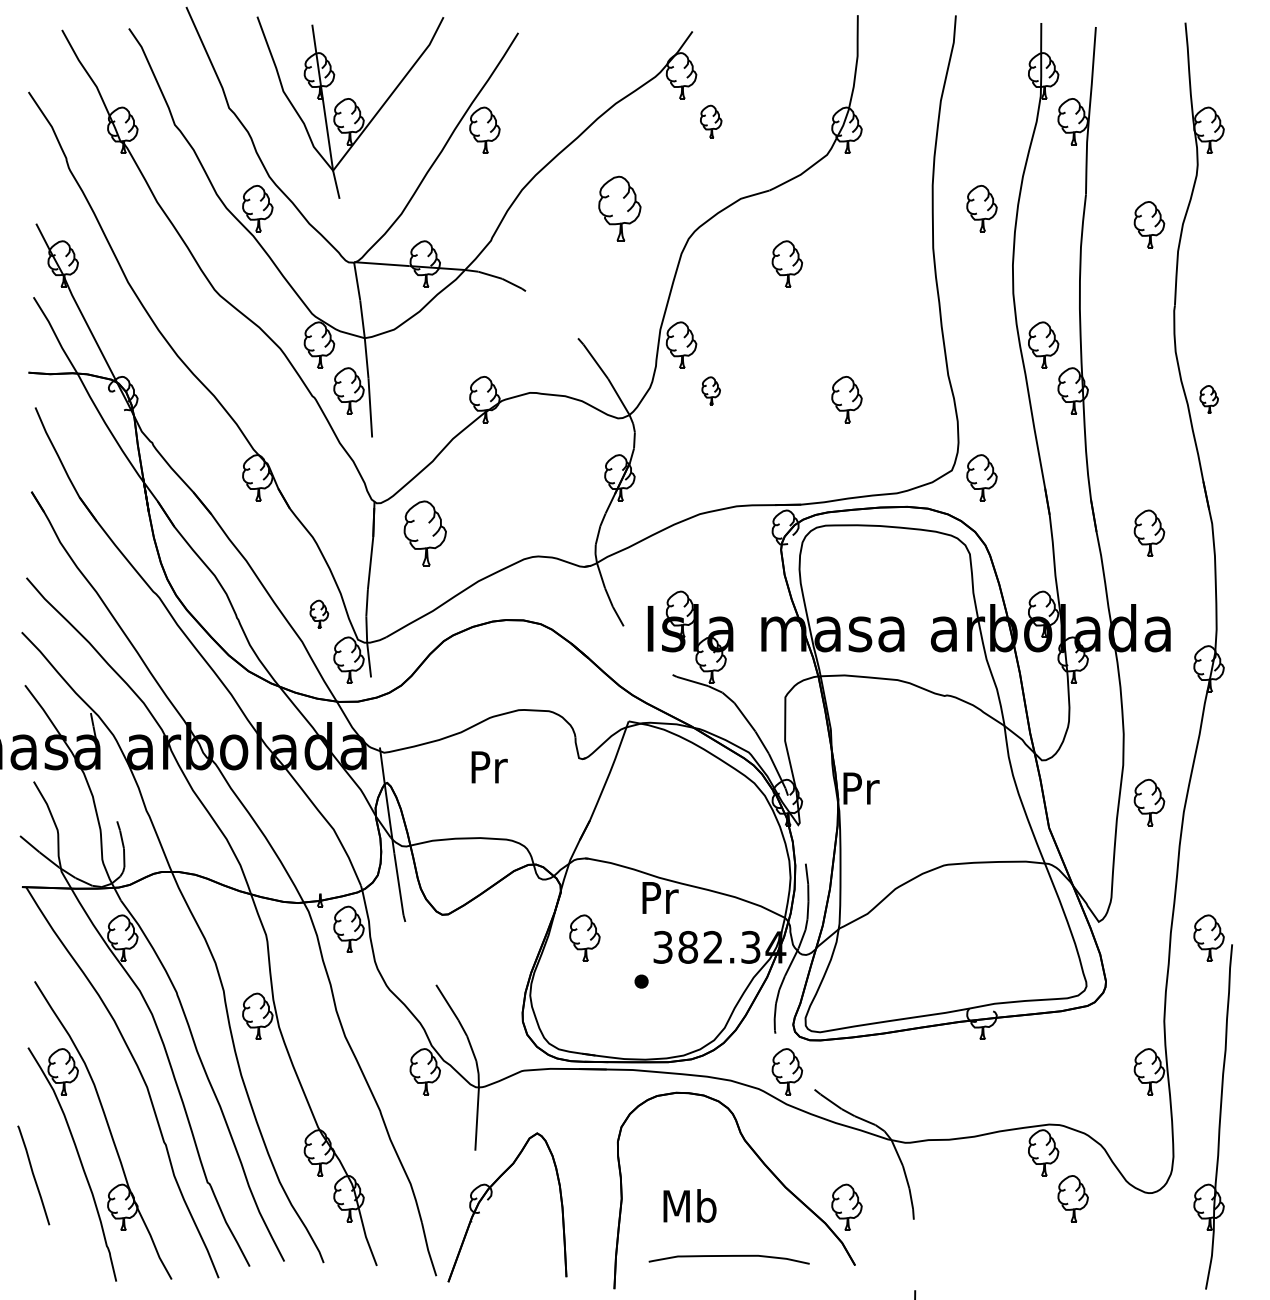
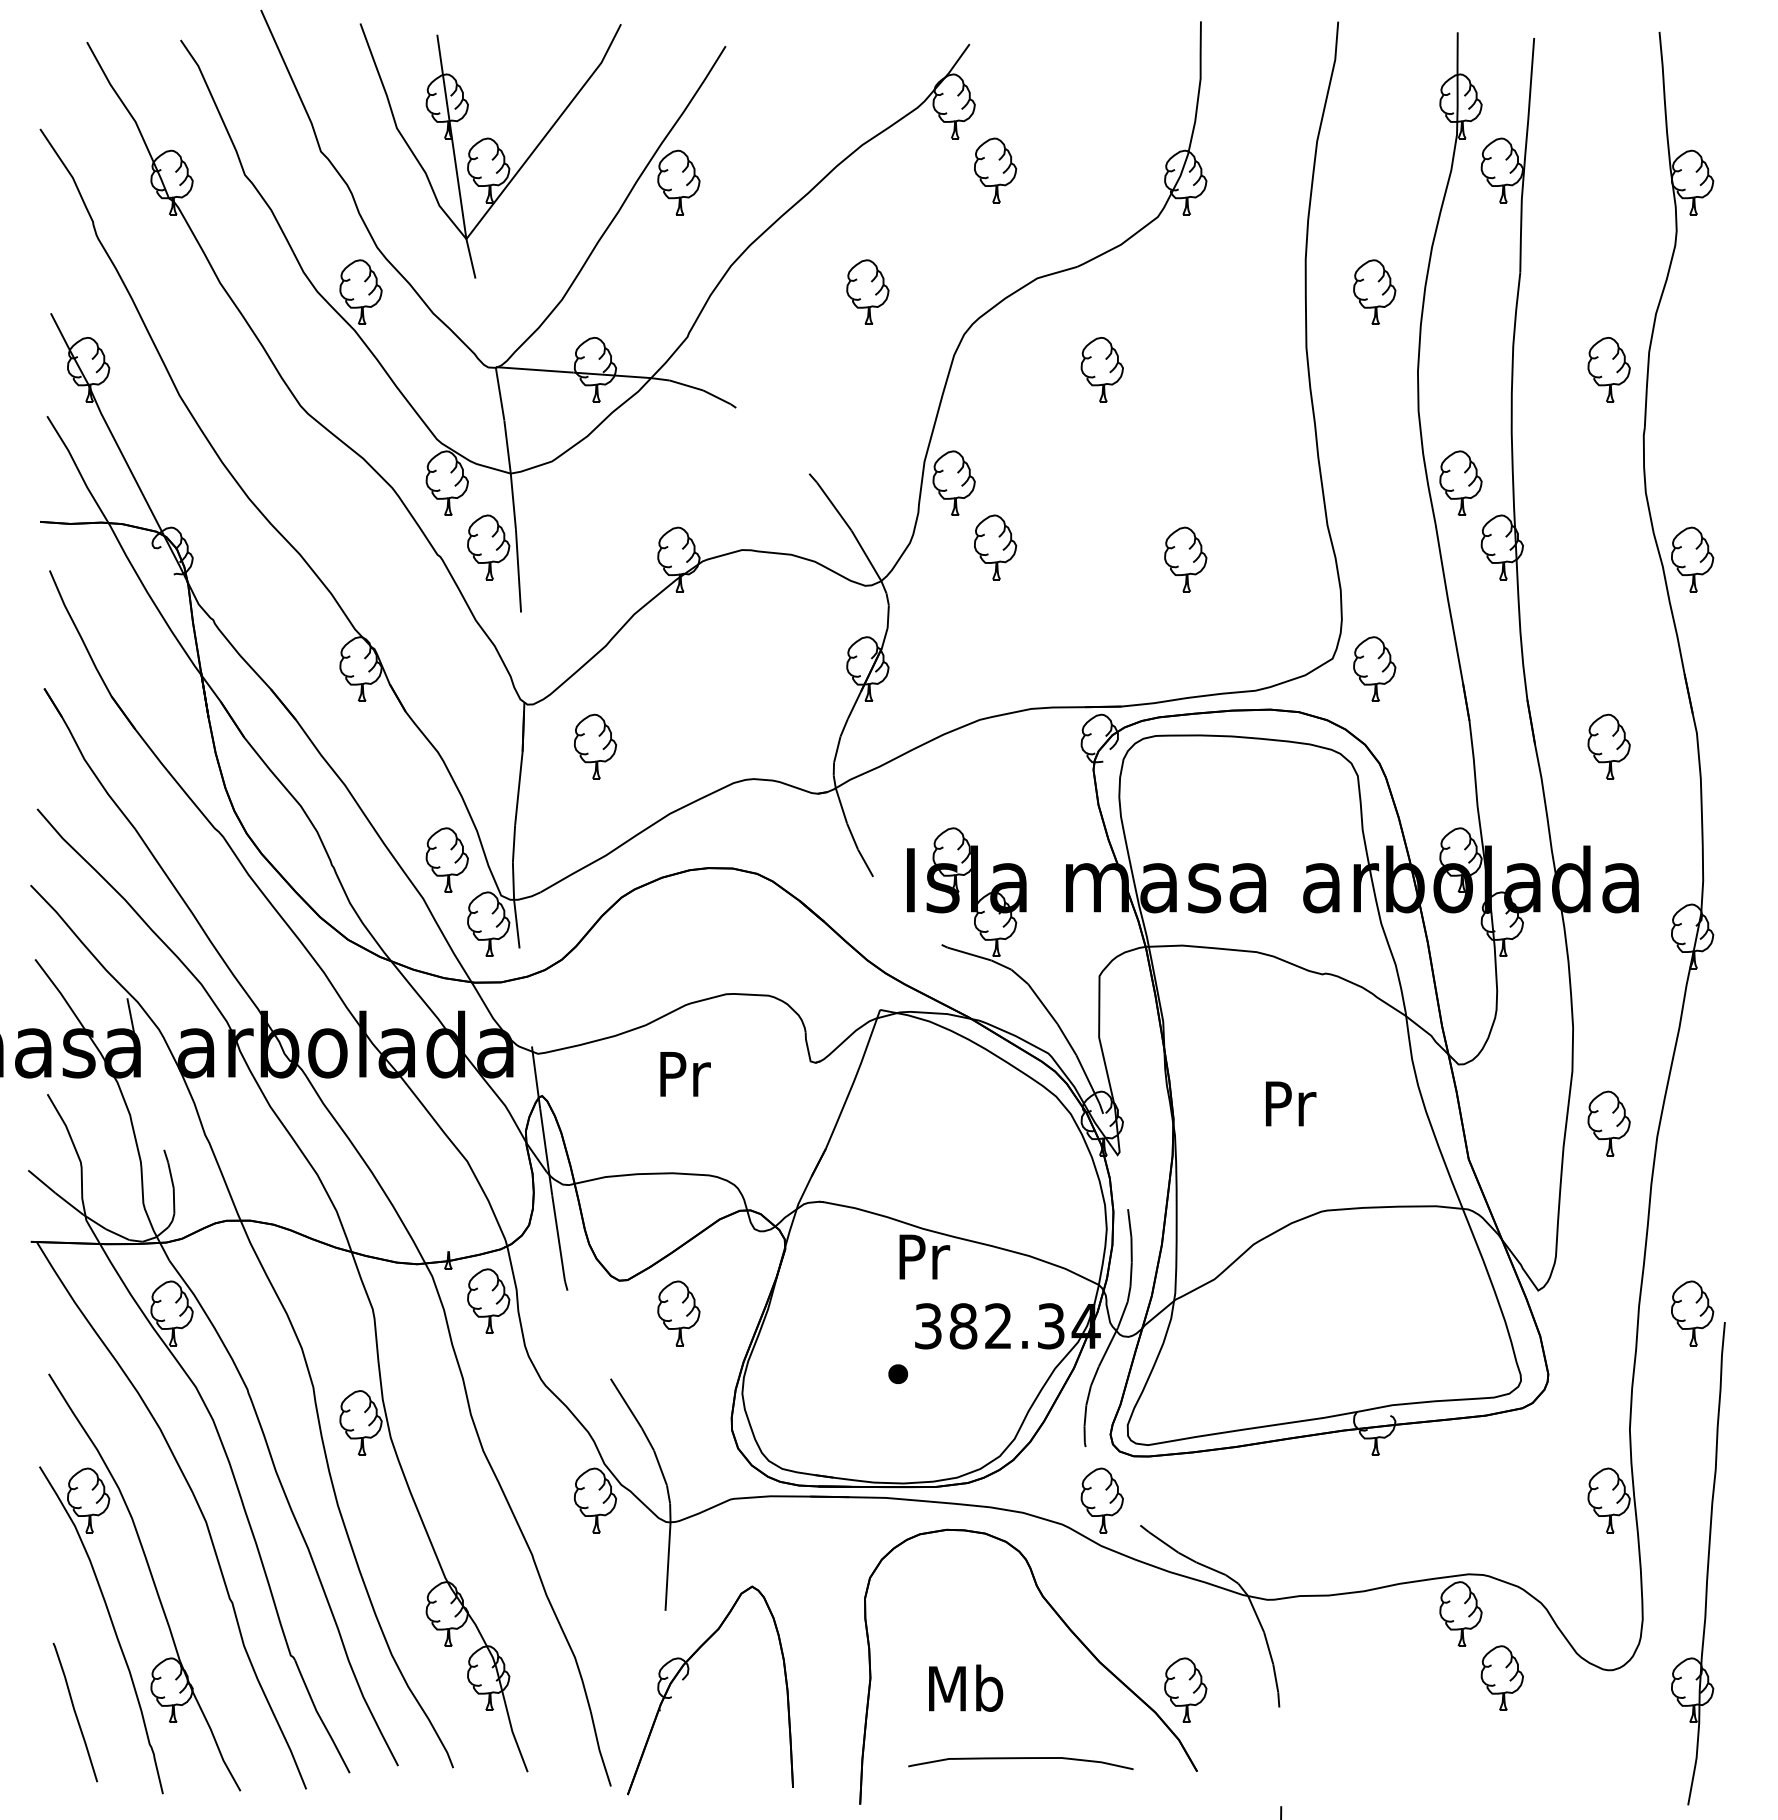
part: (711, 121) -> (995, 170), size x1.43
part: (619, 208) -> (867, 291), size x0.71
part: (1149, 224) -> (1608, 369), moved
part: (711, 391) -> (995, 547), size x1.67
part: (1209, 399) -> (1692, 559), size x1.67
part: (425, 533) -> (595, 746), size x0.71
part: (318, 613) -> (446, 859), size x1.67
text: (861, 788) -> (1291, 1103), moved
part: (584, 938) -> (678, 1313), moved
line: (33, 1175) -> (75, 1712), moved

